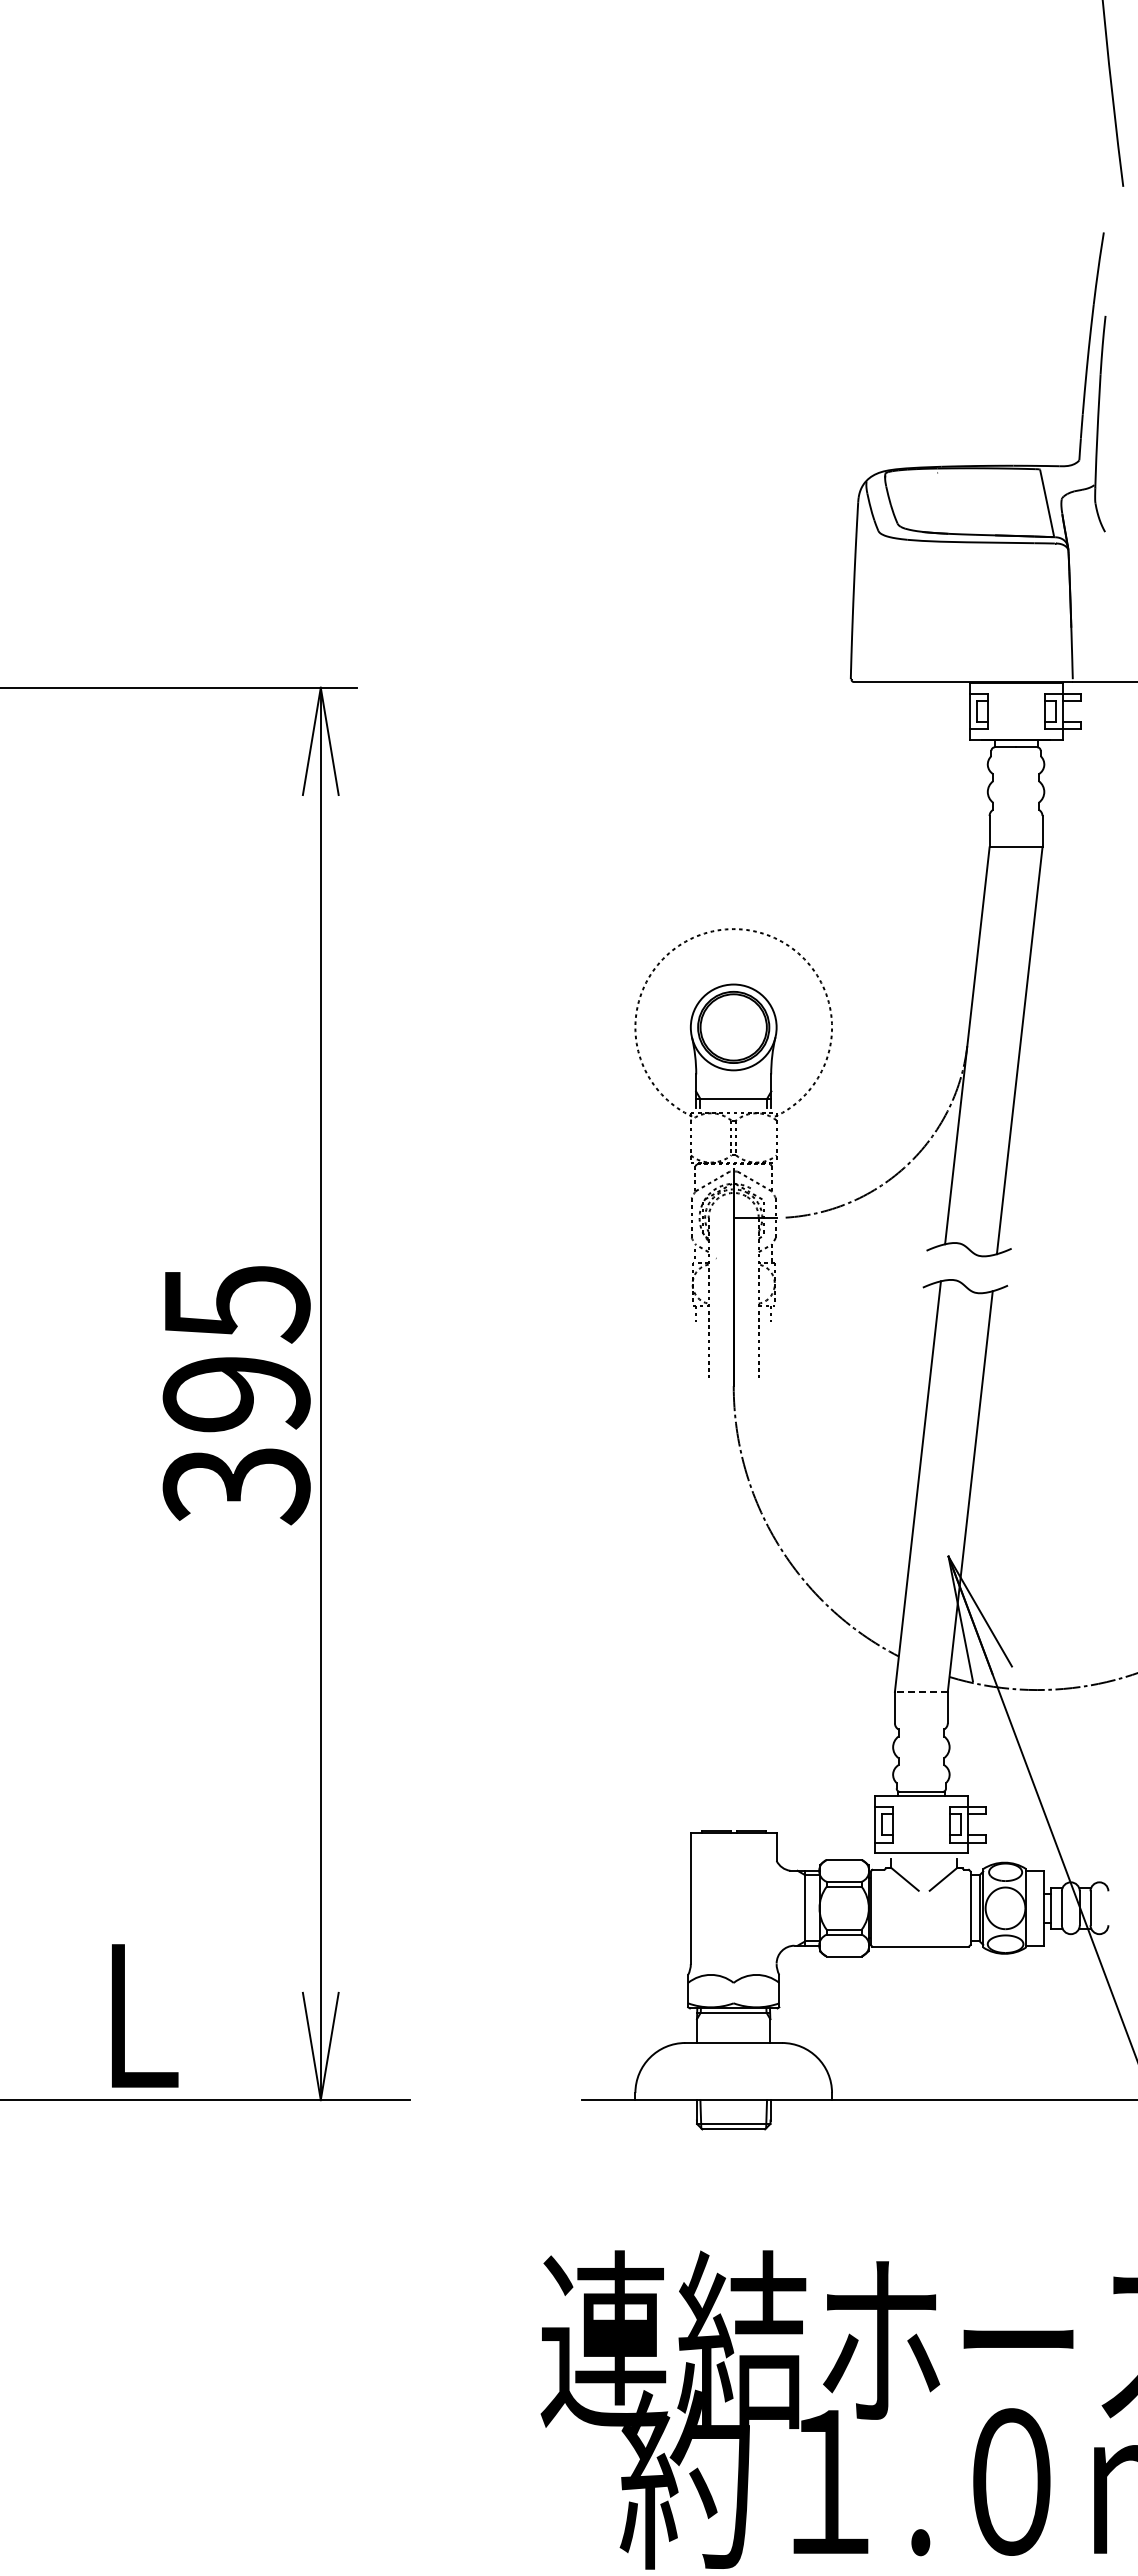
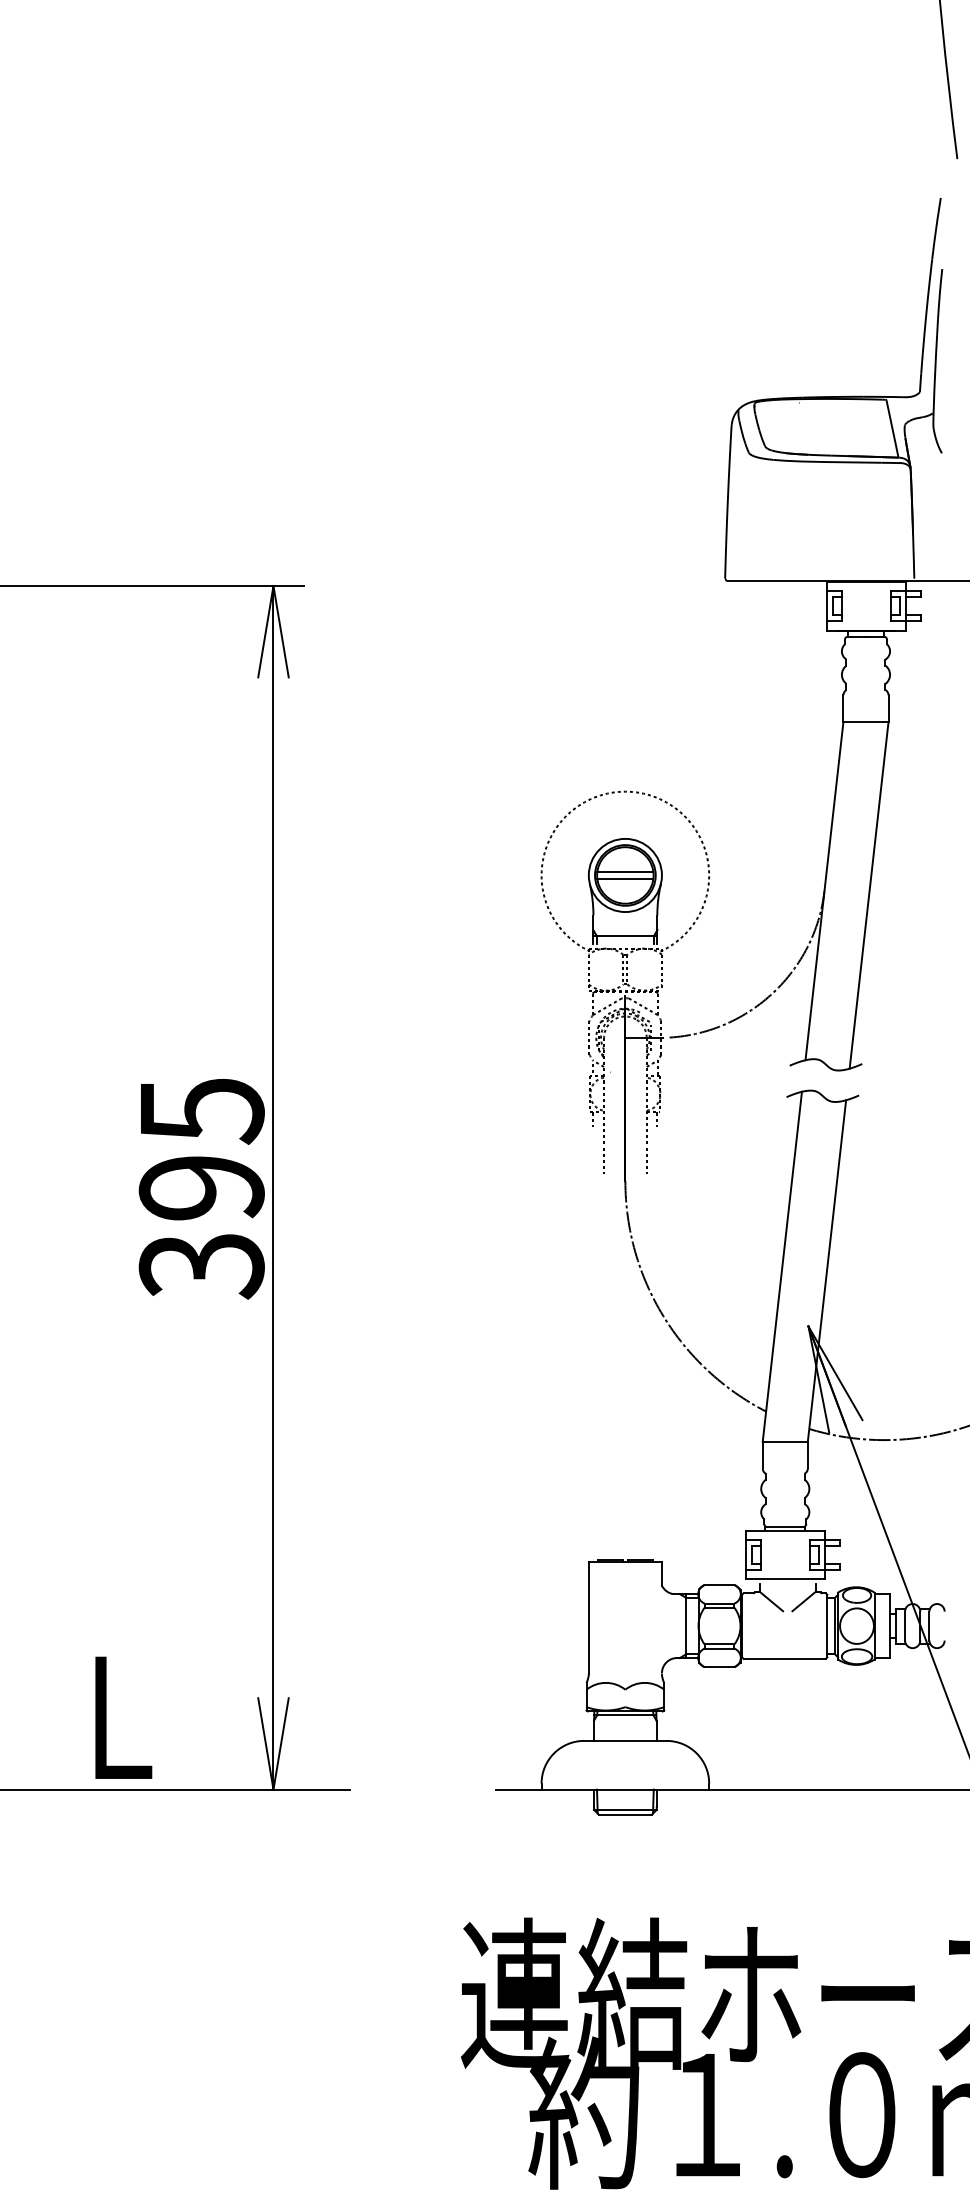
line: (733, 1023) -> (625, 872), added
line: (733, 1031) -> (625, 878), added
line: (920, 1691) -> (784, 1441), dashed -> solid

